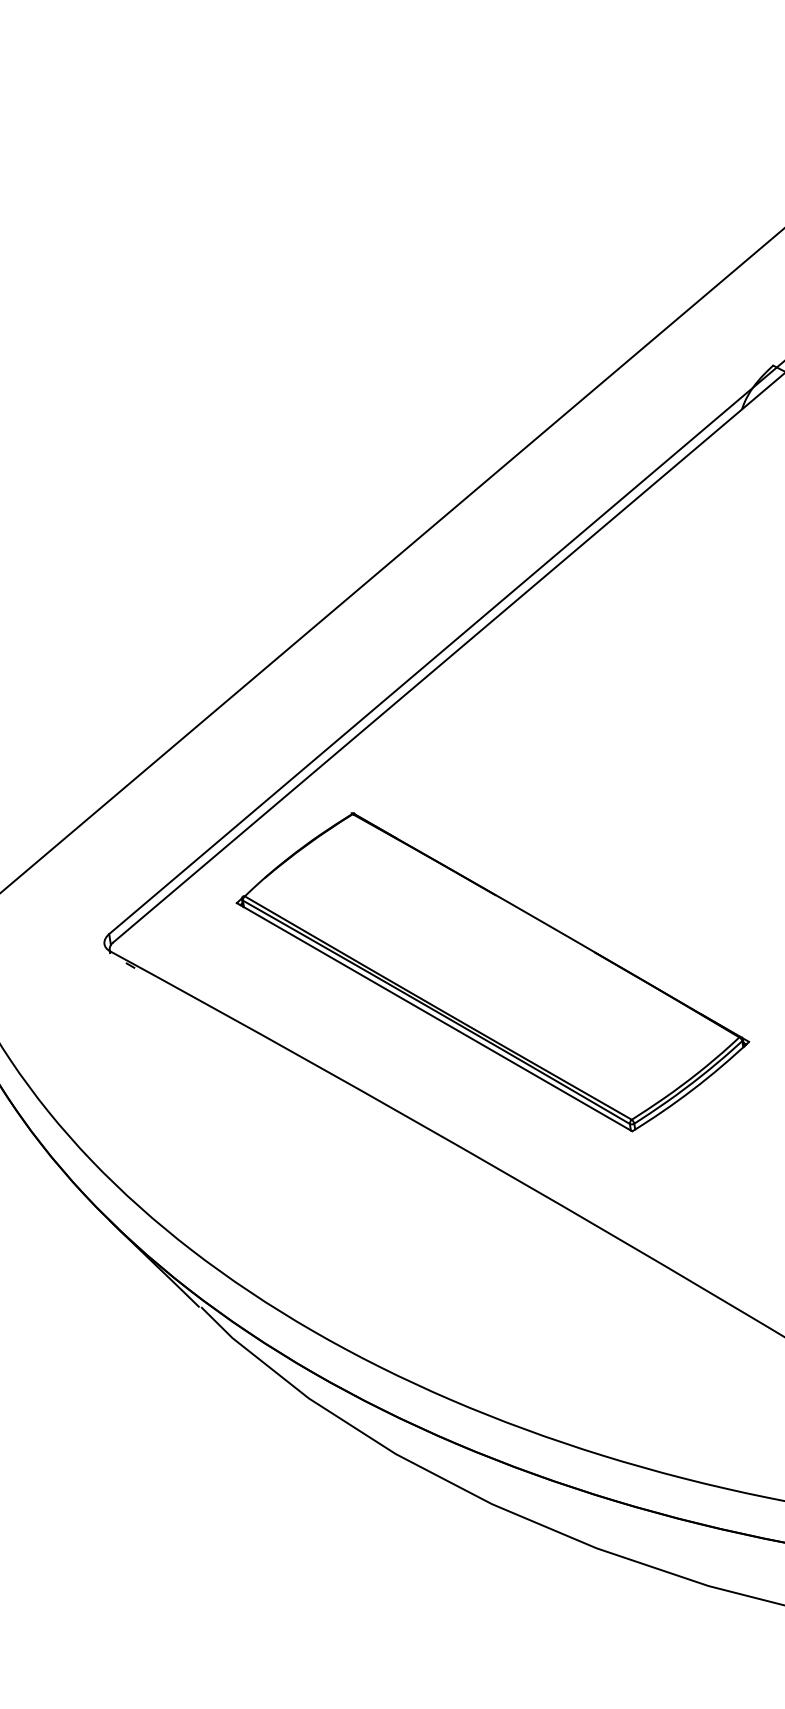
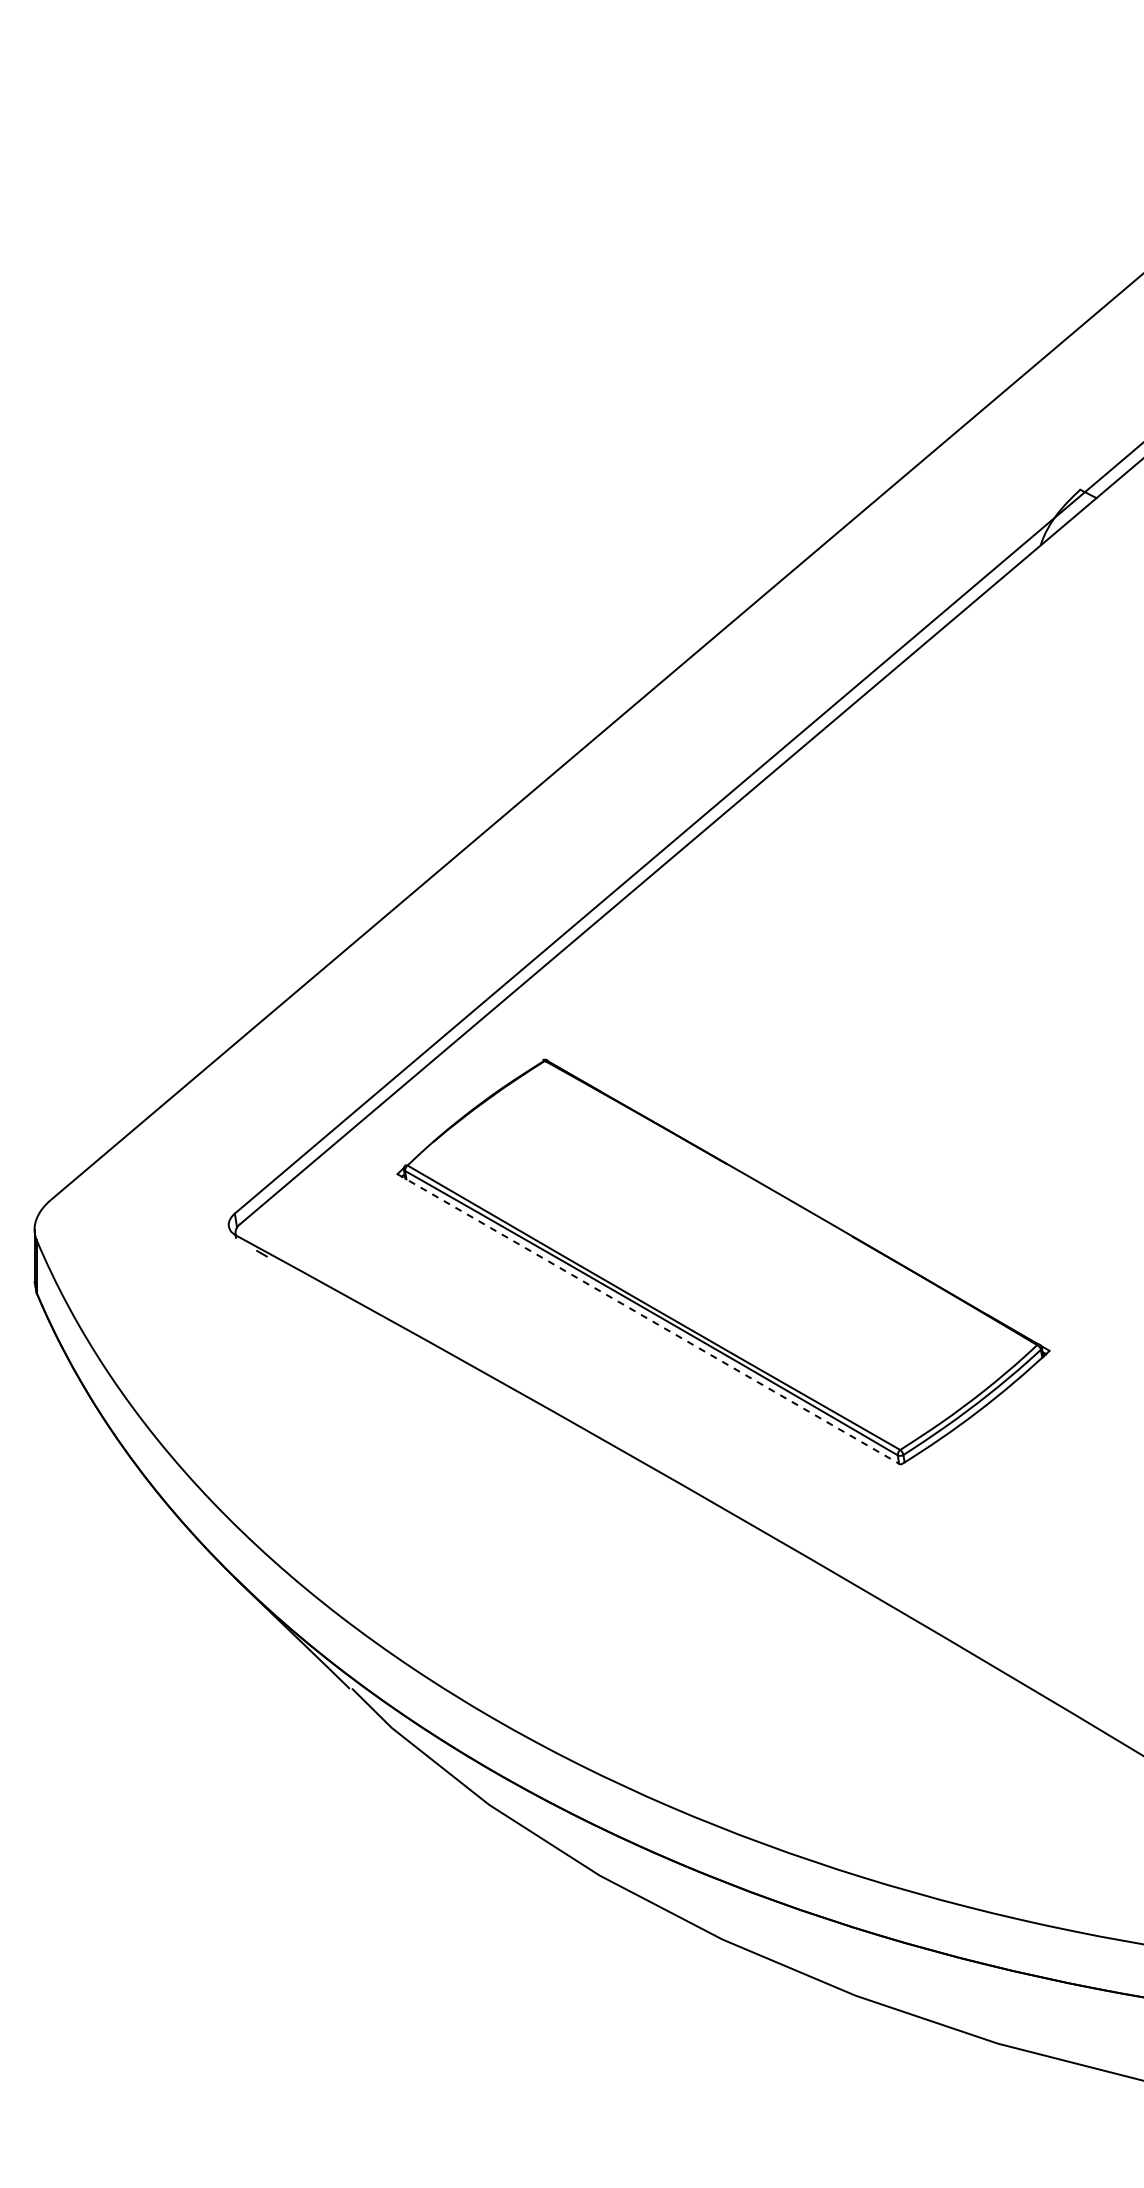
line: (434, 1017) -> (649, 1319), solid -> dashed

